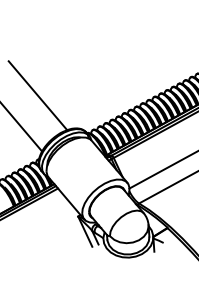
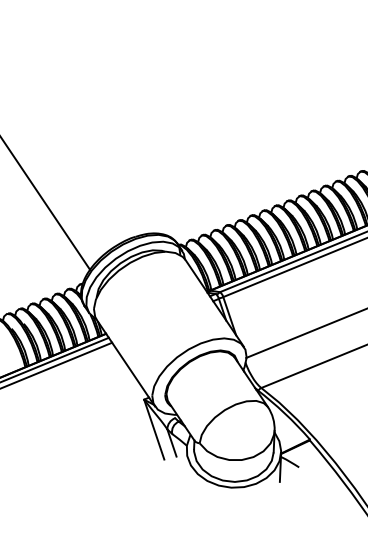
line: (37, 95) -> (93, 163), removed

